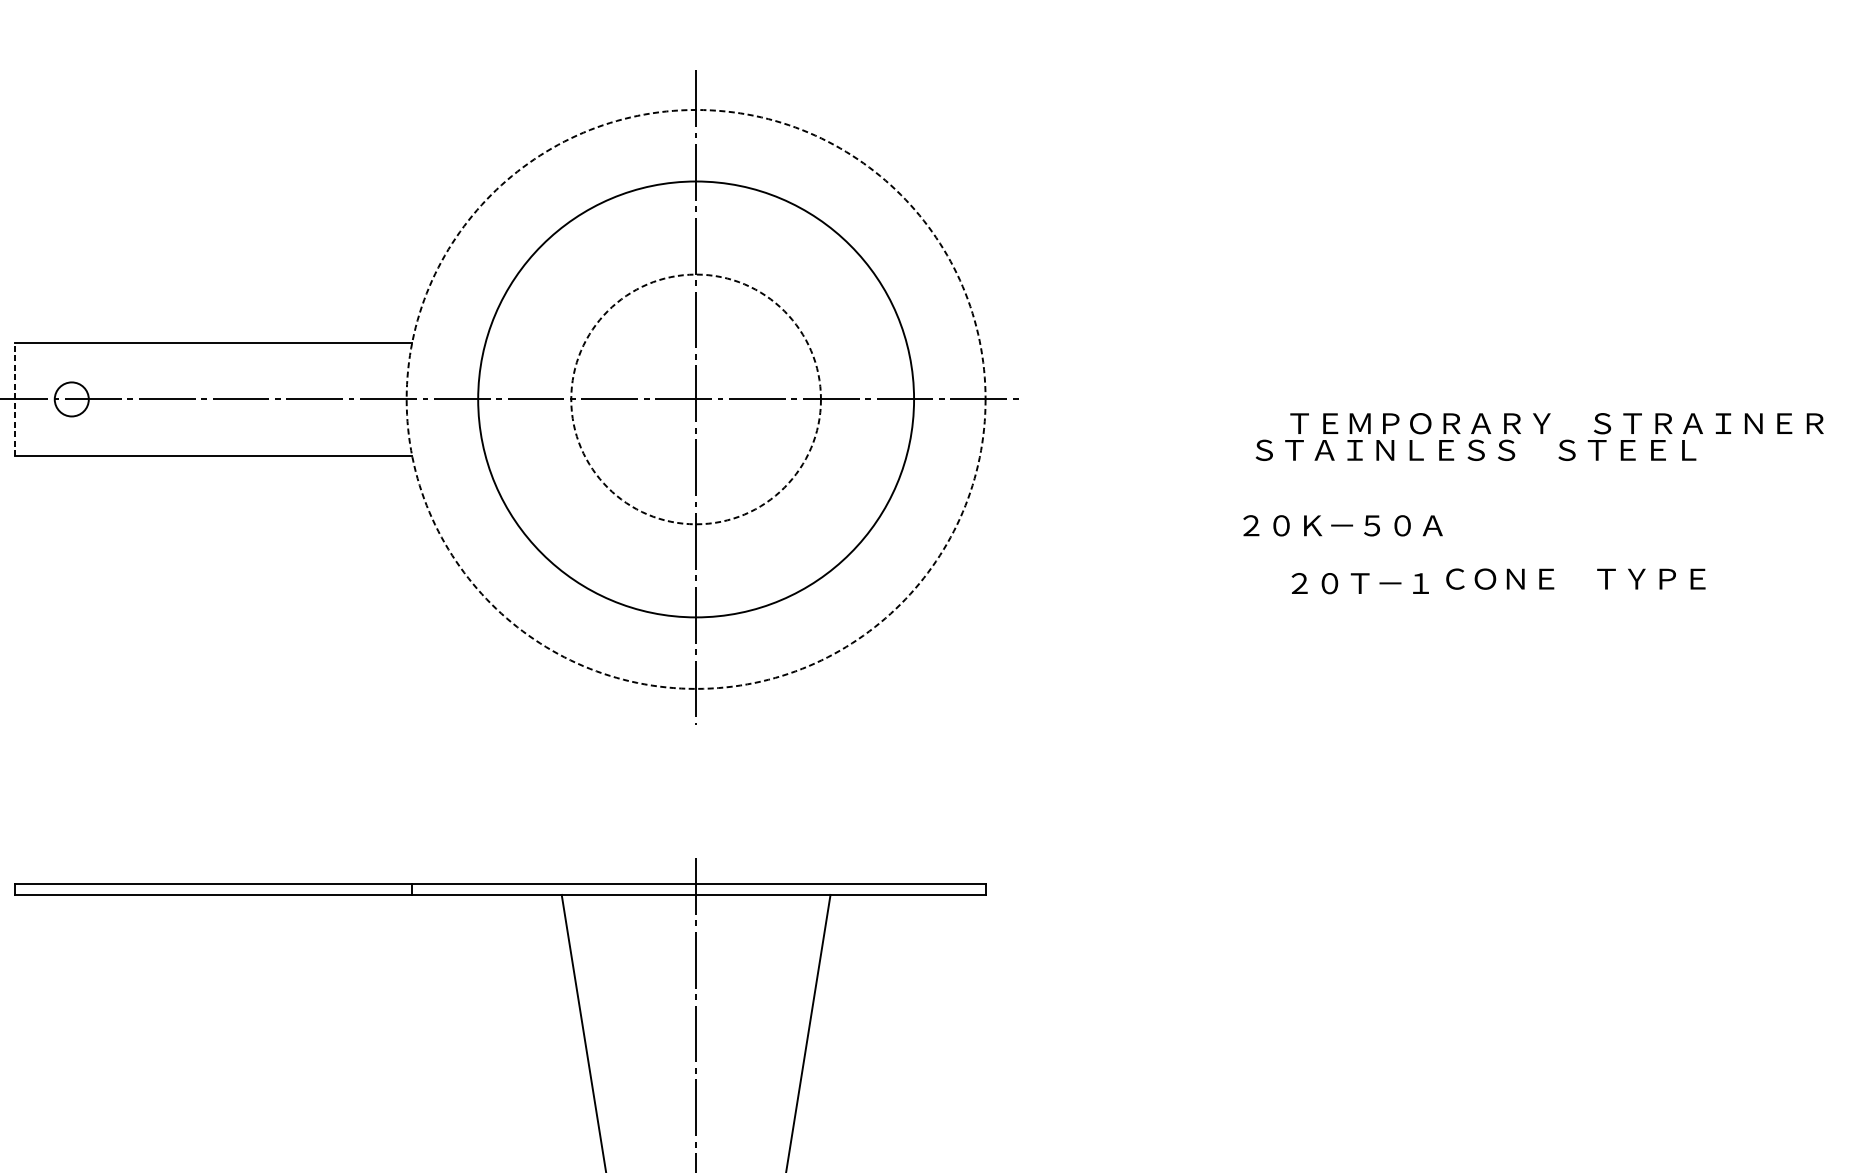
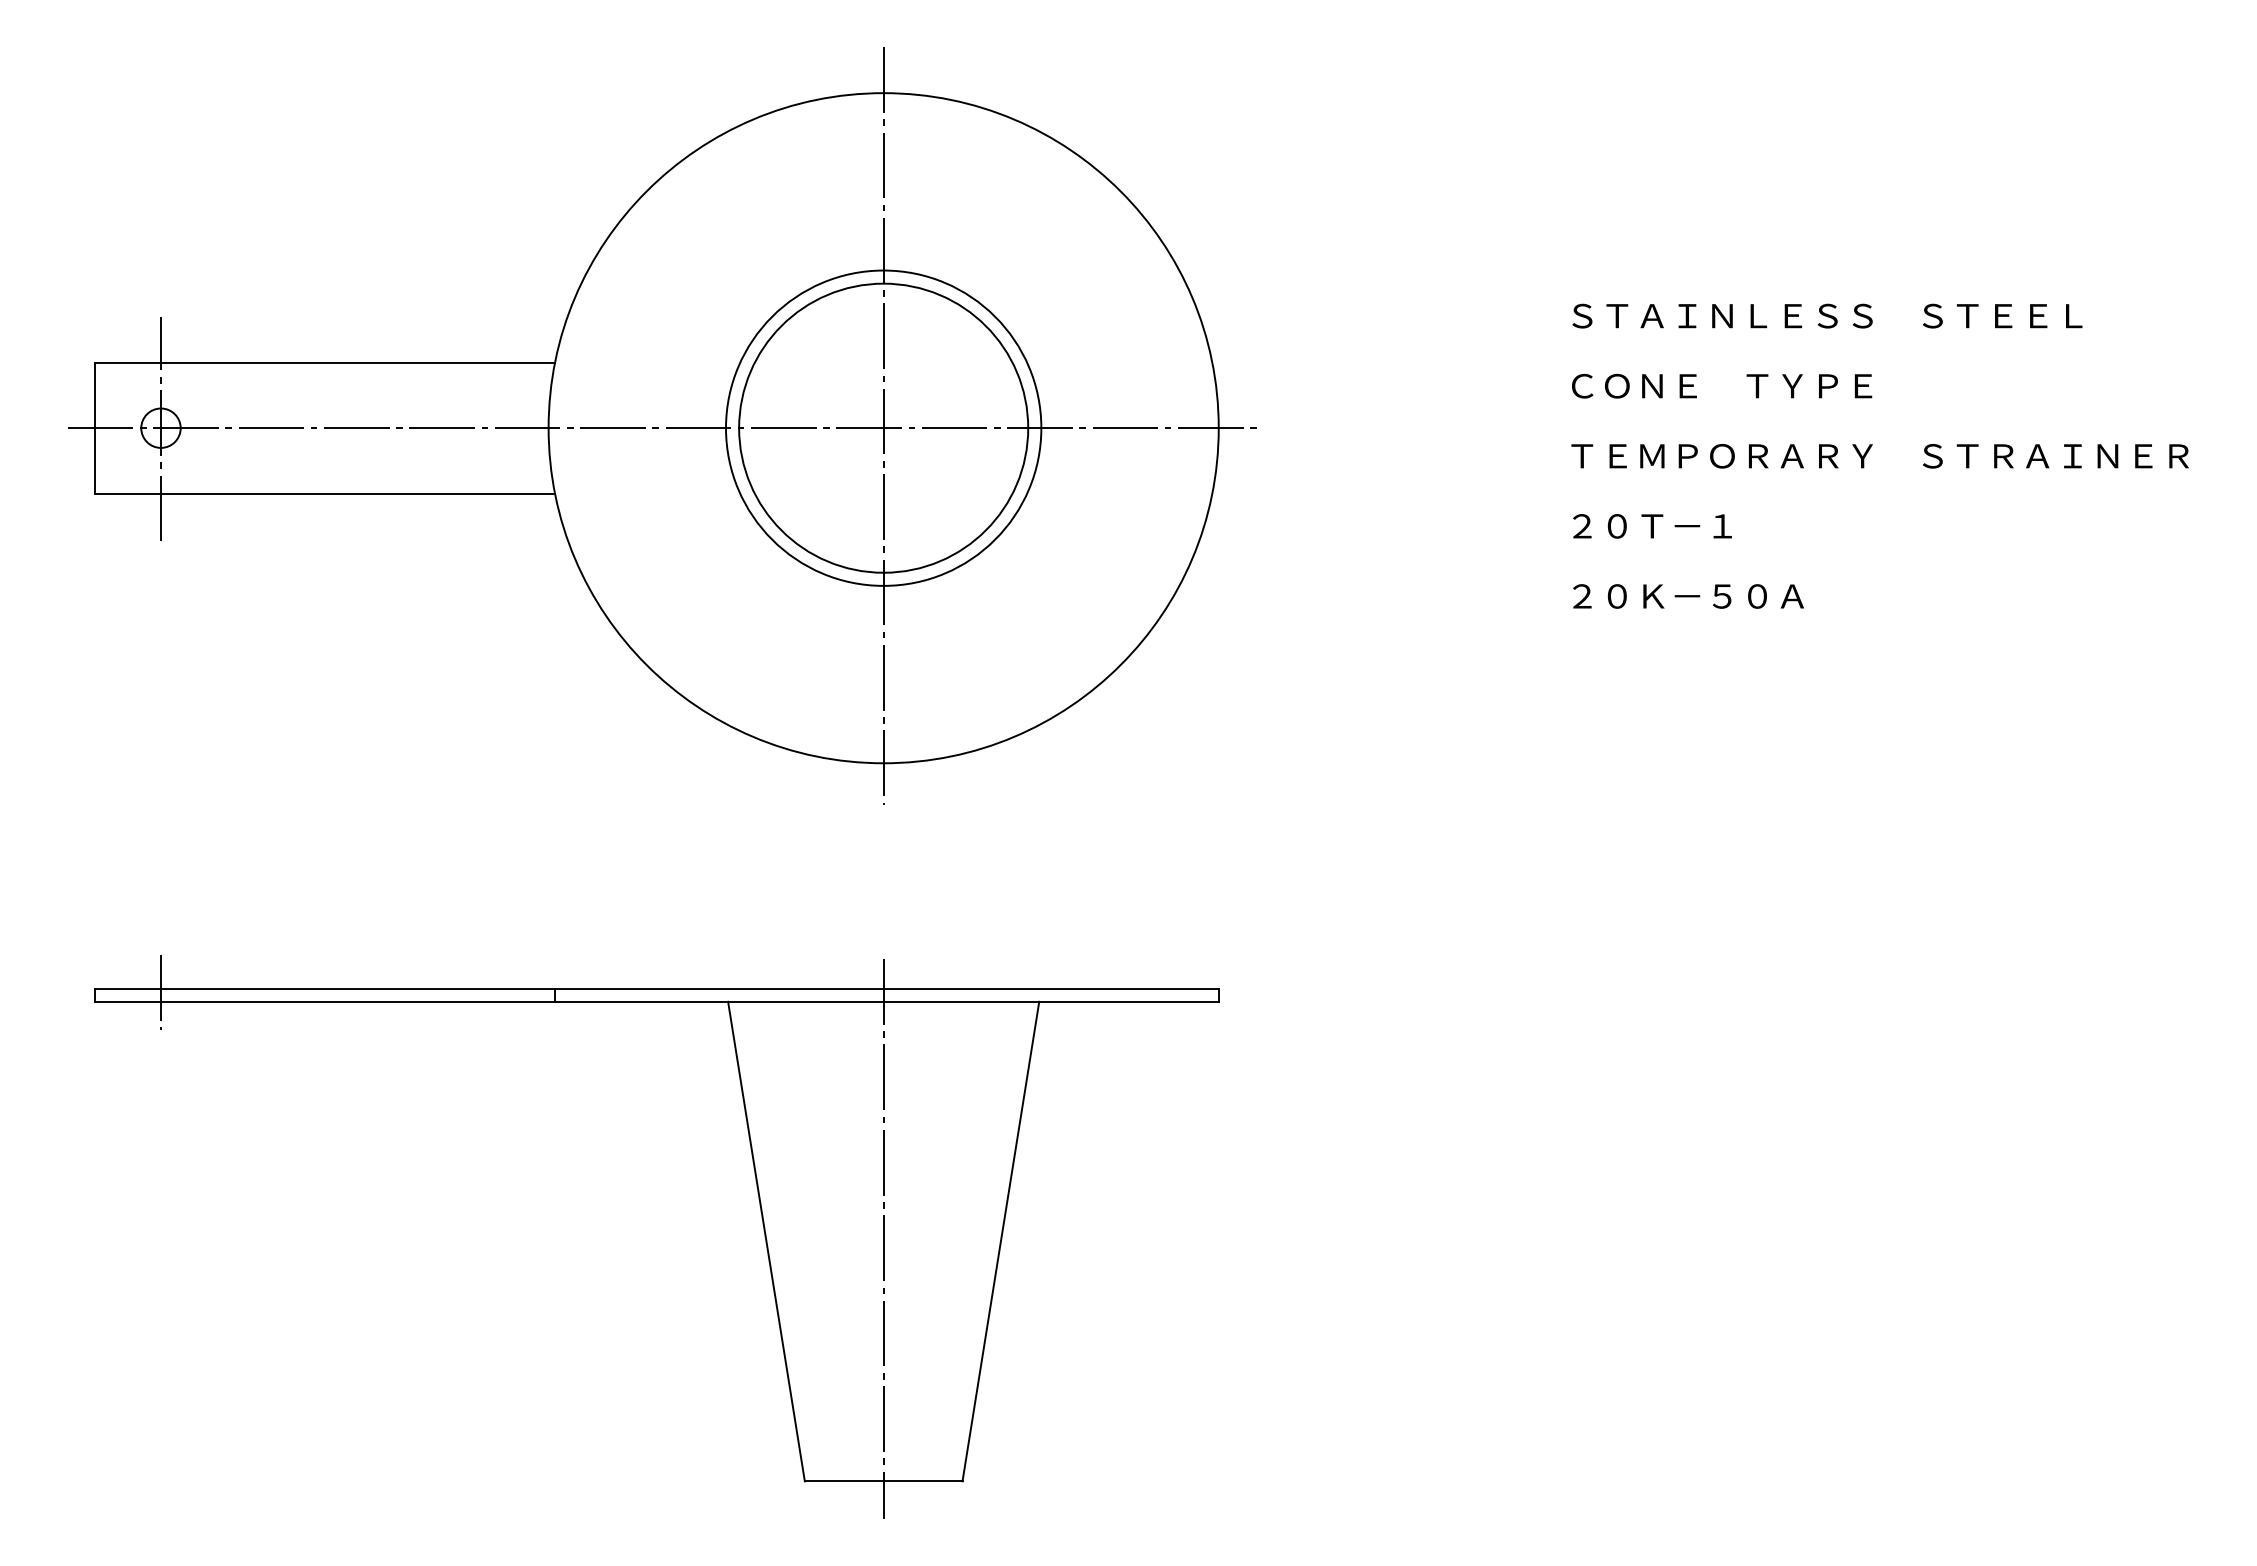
circle: (695, 398) -> (883, 427), dashed -> solid
circle: (695, 398) -> (883, 427), size x0.62
line: (15, 399) -> (95, 428), dashed -> solid
line: (72, 399) -> (161, 428), added
circle: (695, 399) -> (883, 428), dashed -> solid
text: (1476, 449) -> (1827, 315), moved
text: (1343, 525) -> (1688, 596), moved
text: (1576, 578) -> (1722, 385), moved
text: (1360, 583) -> (1652, 526), moved
line: (72, 886) -> (161, 992), added

